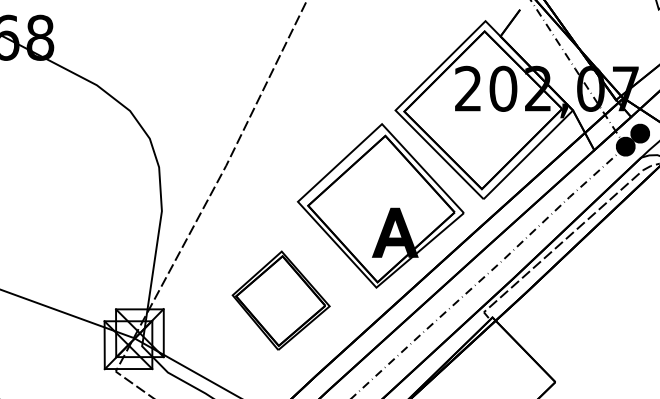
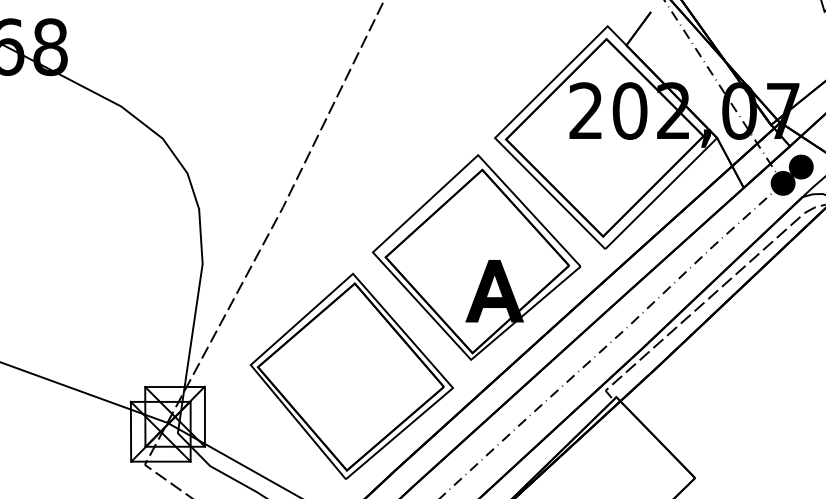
part: (280, 300) -> (351, 375), size x1.67

